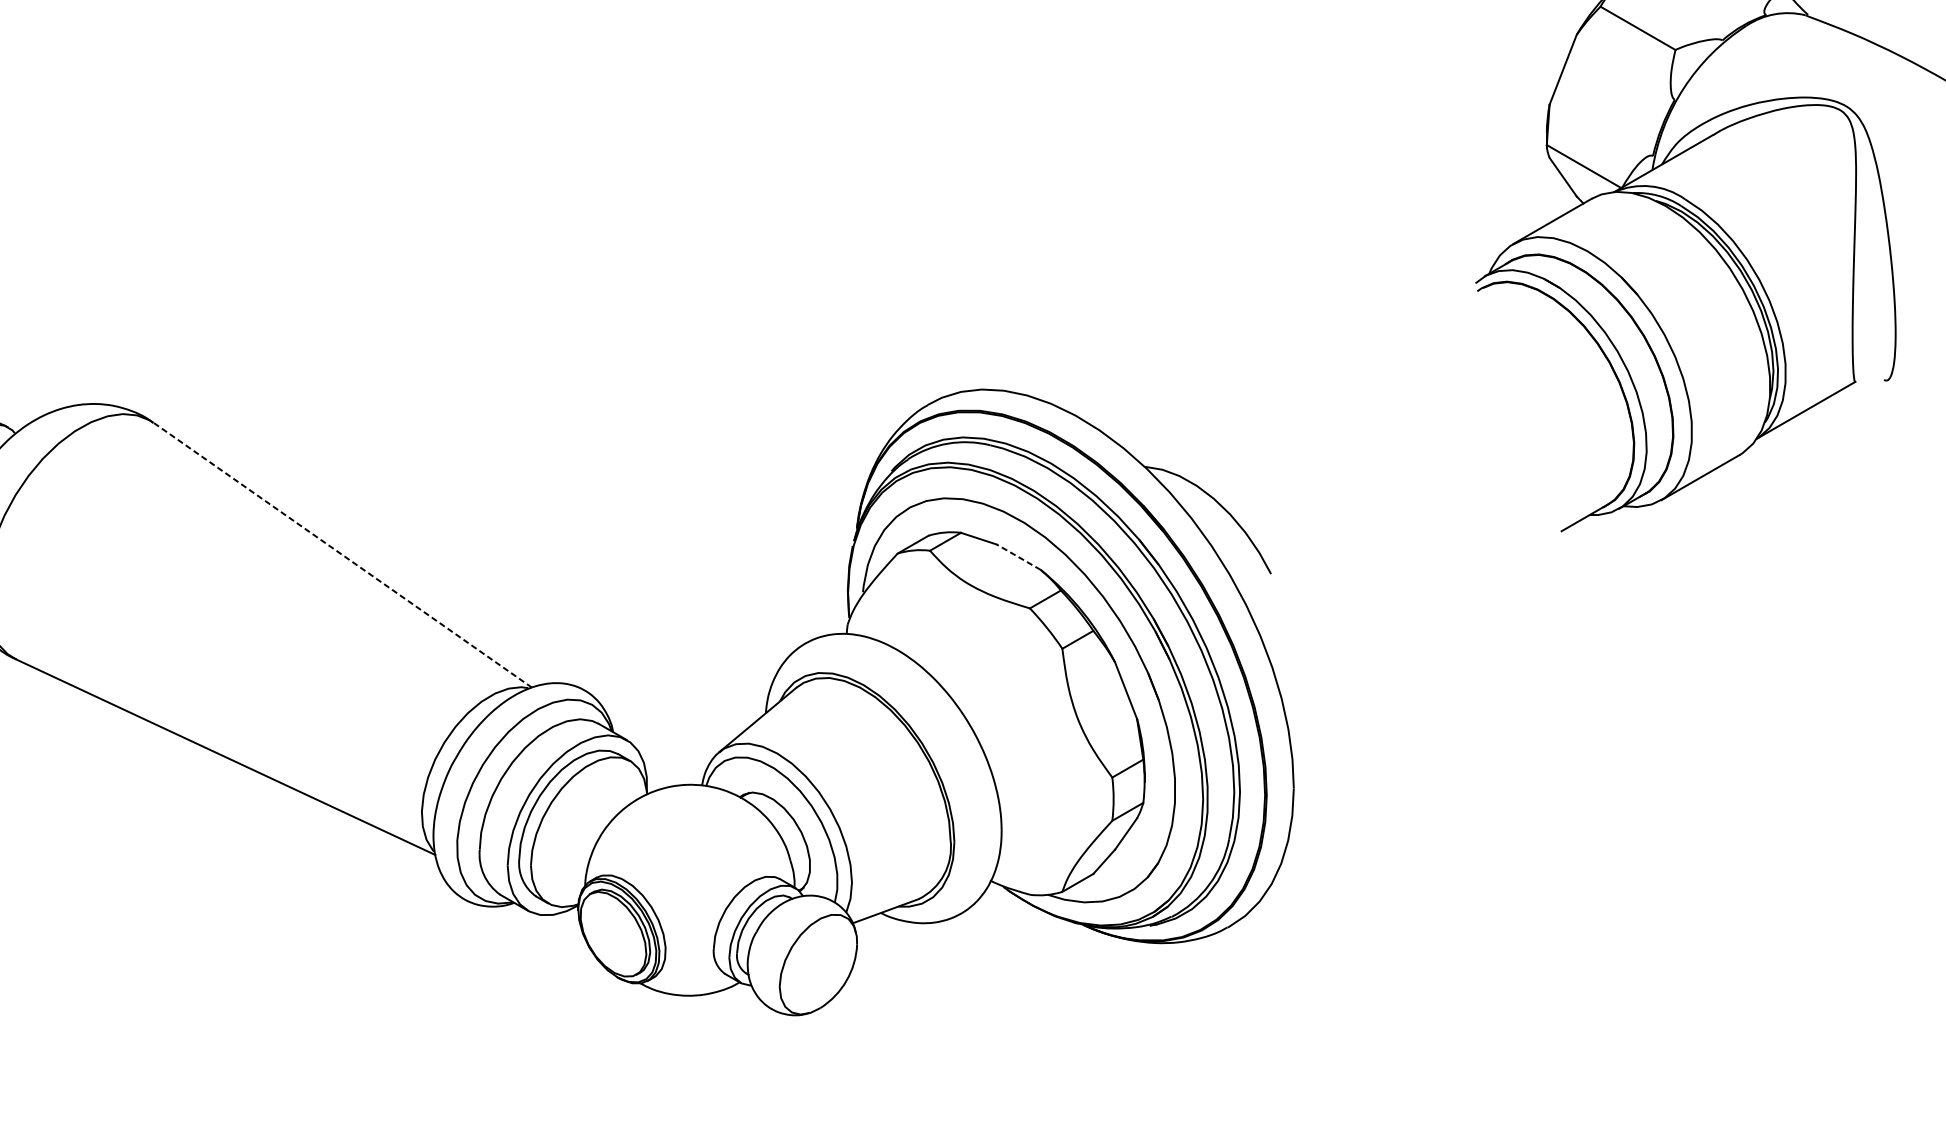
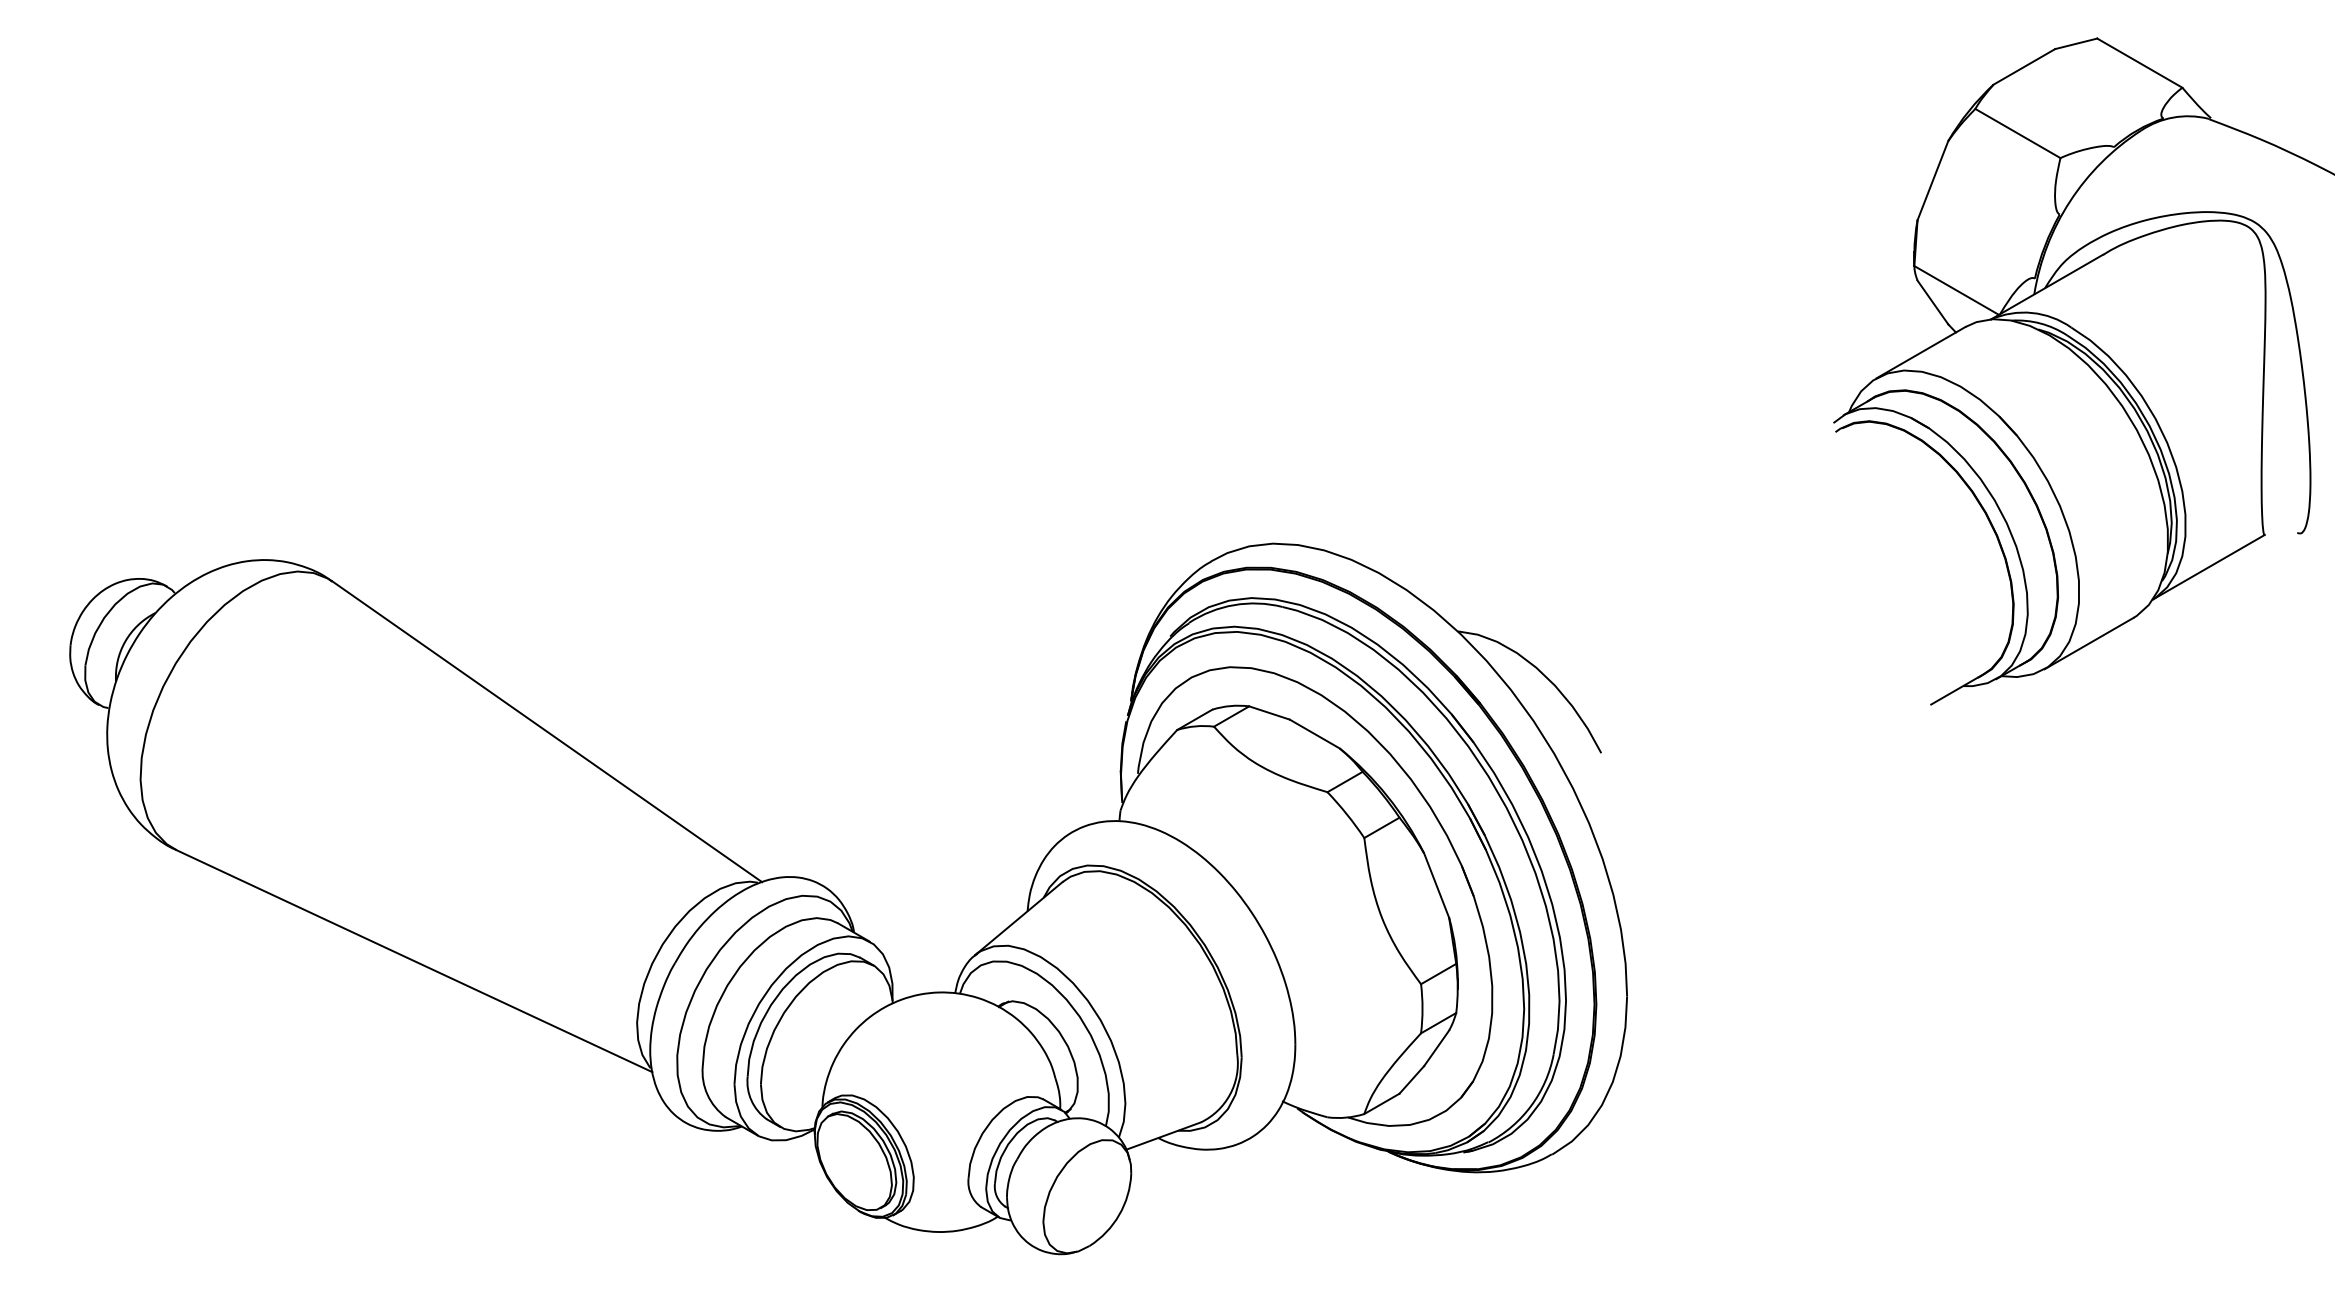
line: (342, 554) -> (546, 731), dashed -> solid
line: (1018, 557) -> (1314, 734), dashed -> solid

